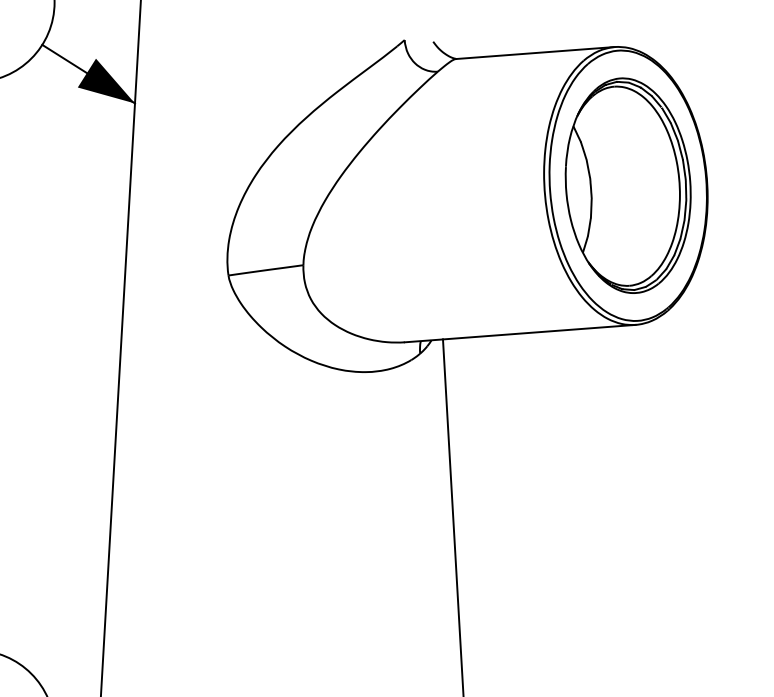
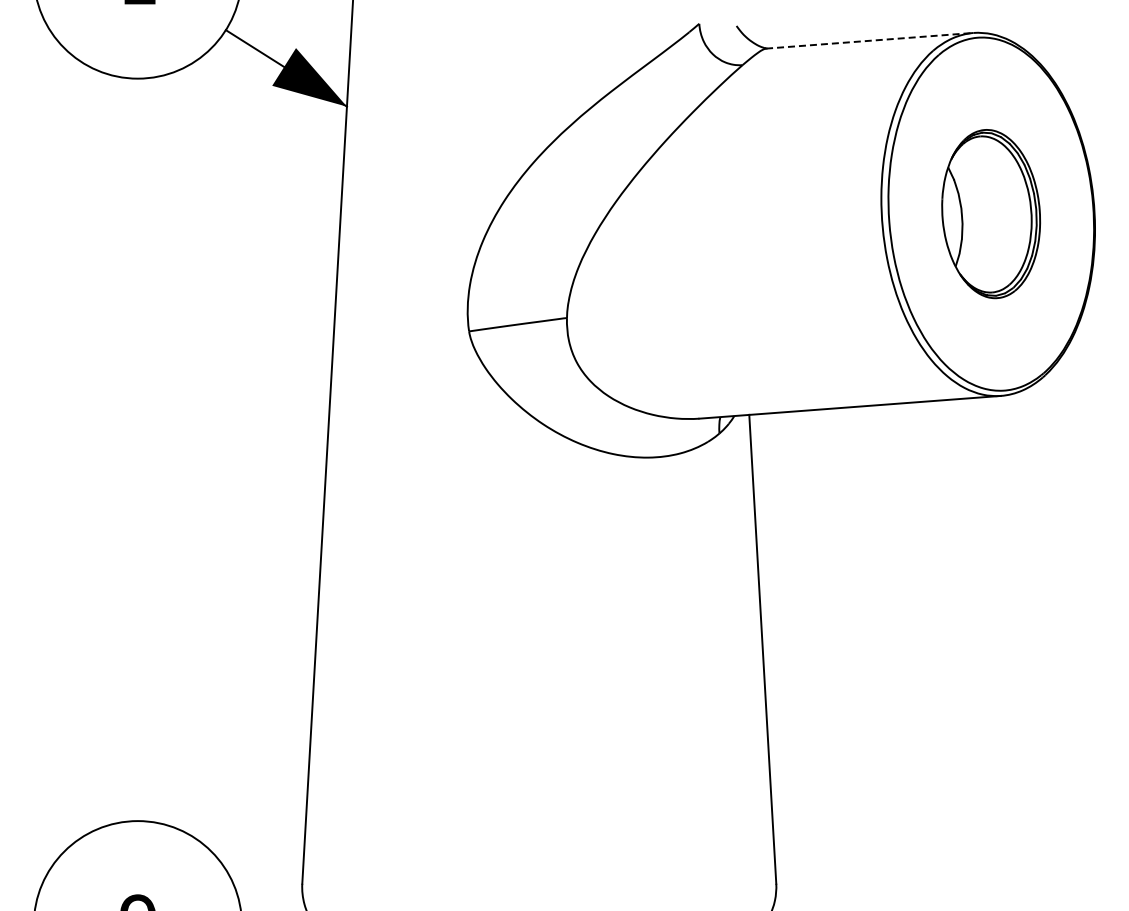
line: (535, 52) -> (870, 40), solid -> dashed
part: (627, 185) -> (990, 213), size x0.6

